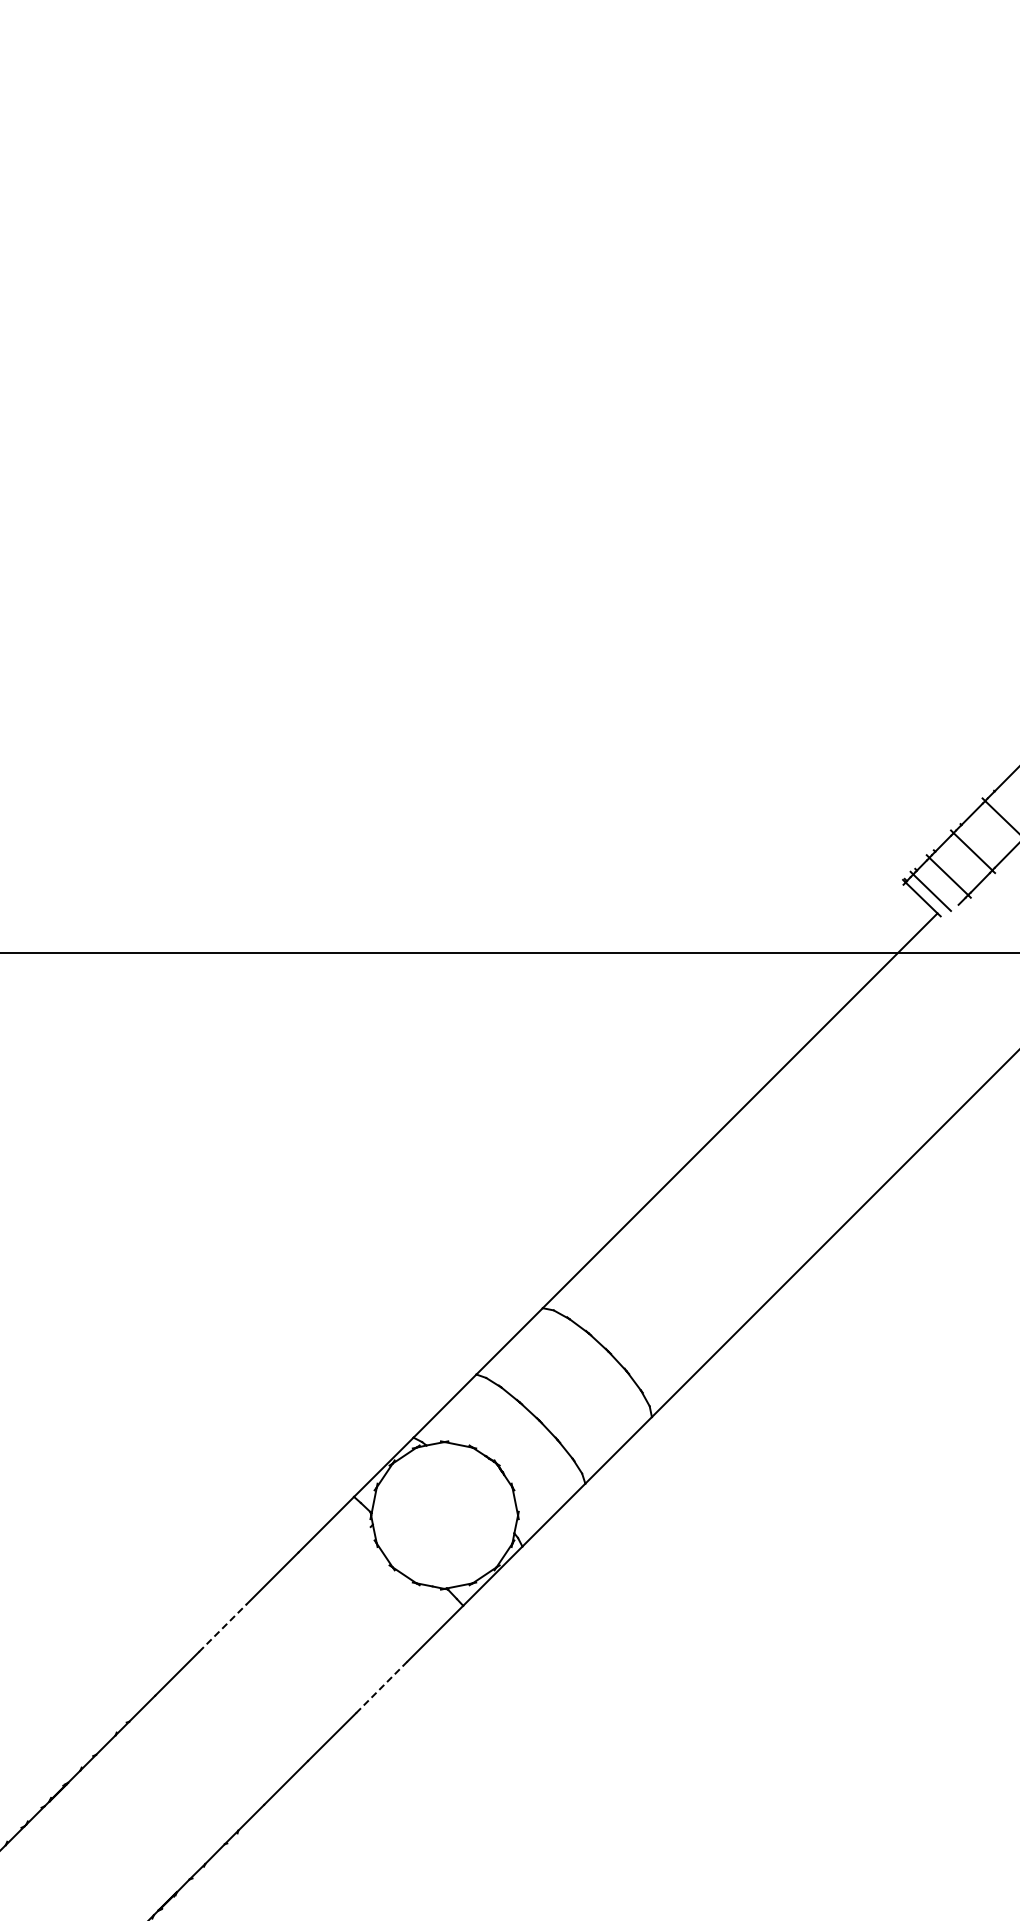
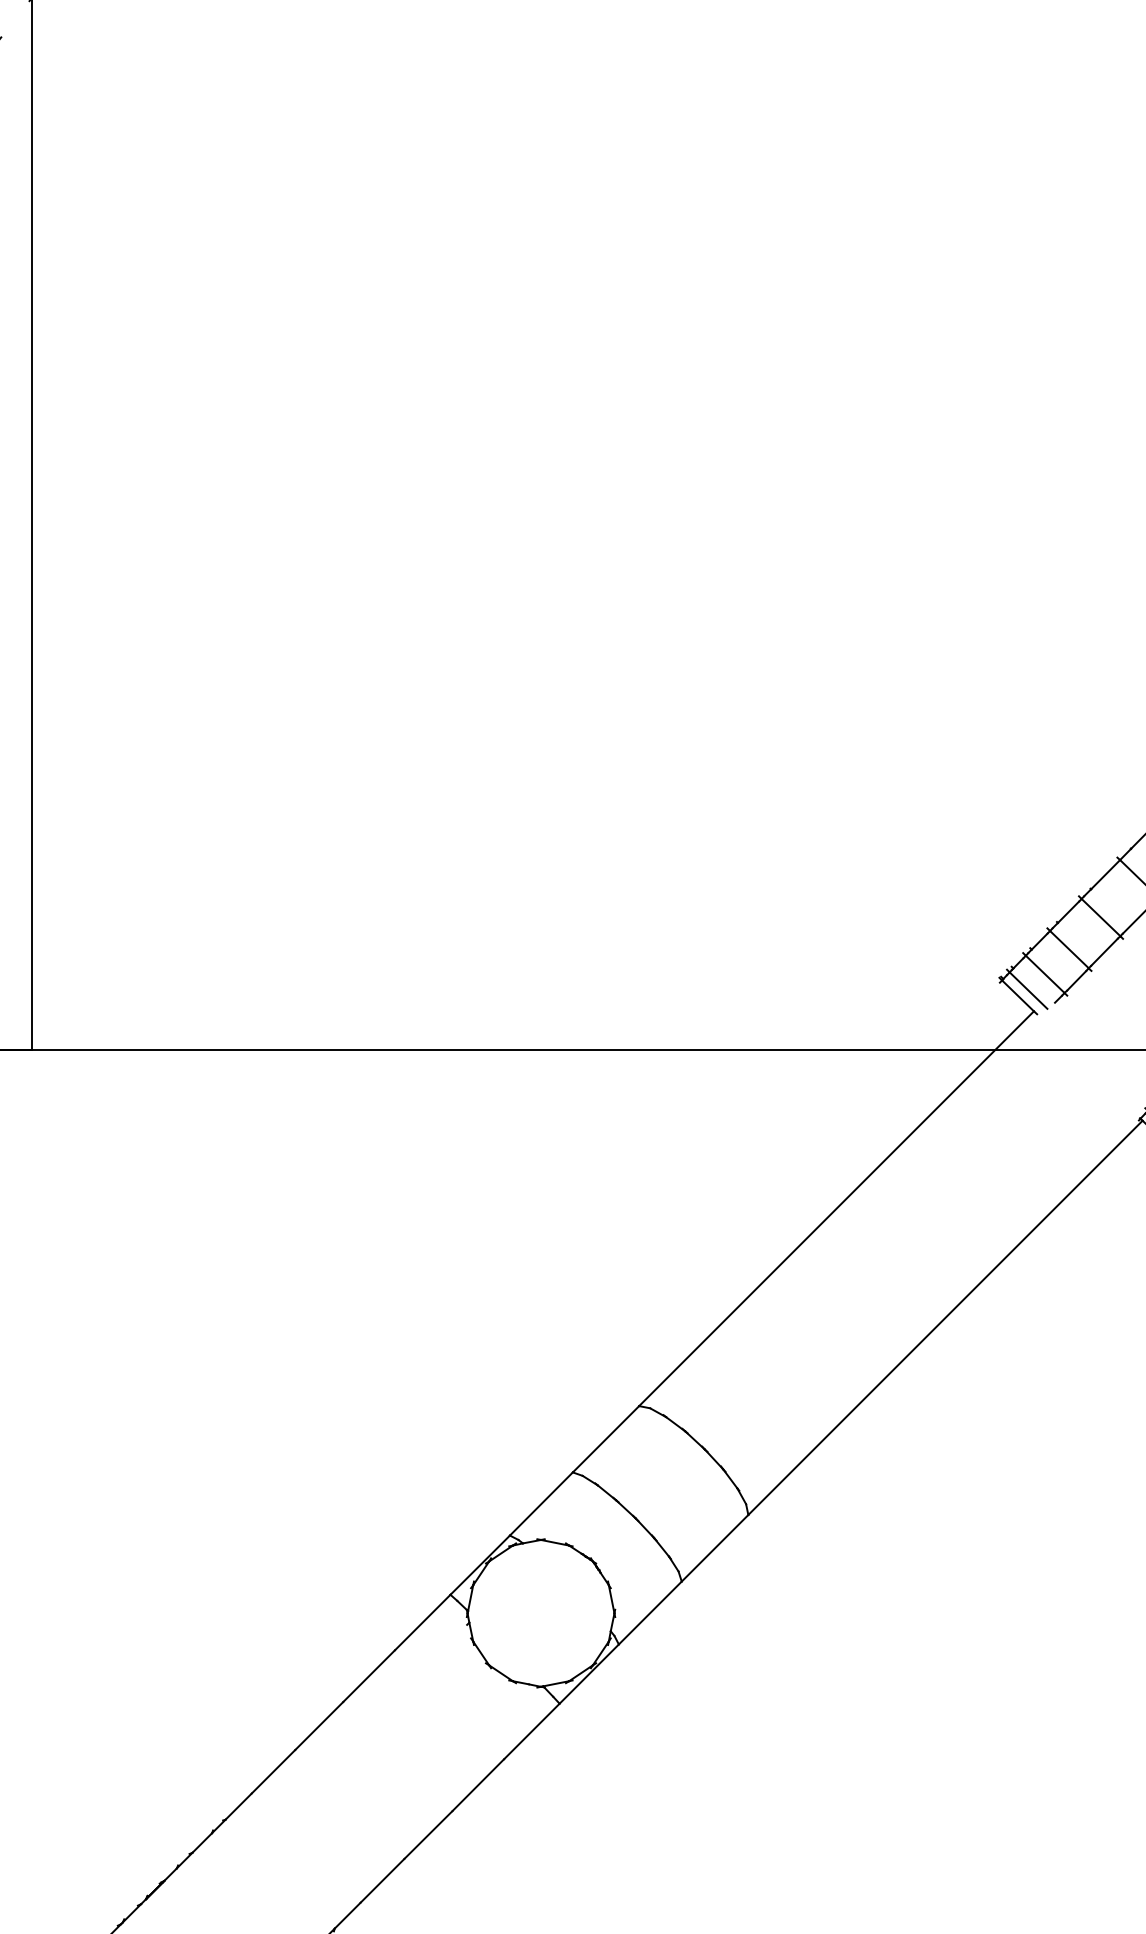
line: (223, 1627) -> (319, 1725), dashed -> solid
line: (382, 1687) -> (478, 1785), dashed -> solid

